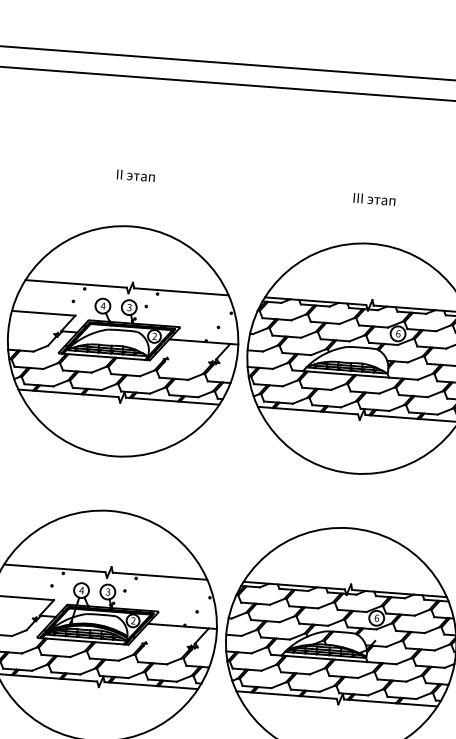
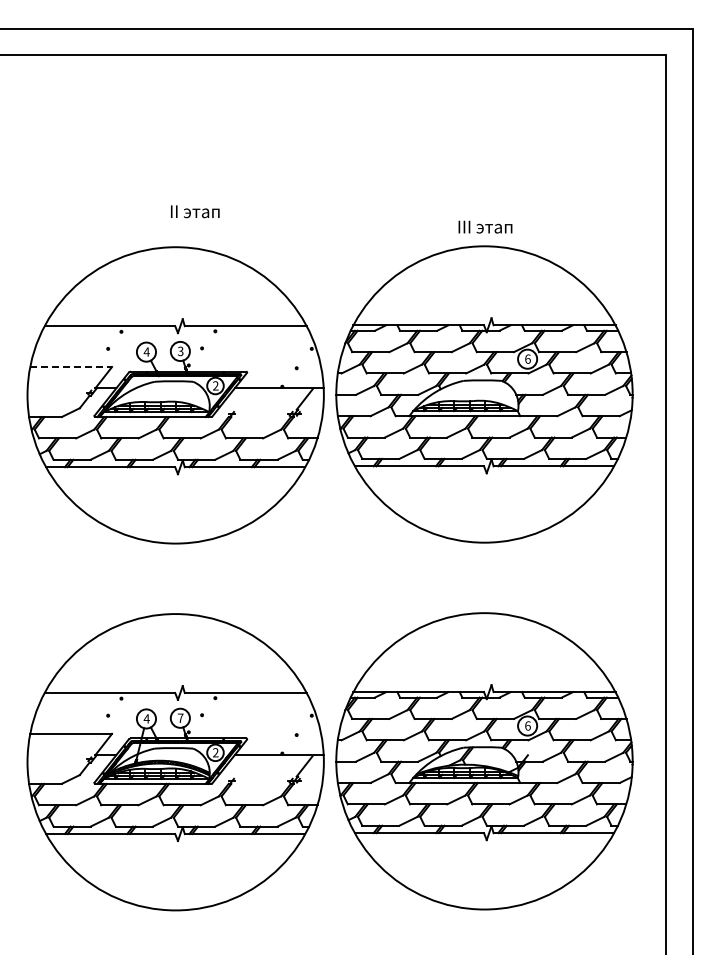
text: (136, 175) -> (195, 211), moved
text: (374, 198) -> (485, 226), moved
line: (43, 313) -> (71, 367), solid -> dashed
text: (108, 591) -> (180, 717), 3 -> 7

